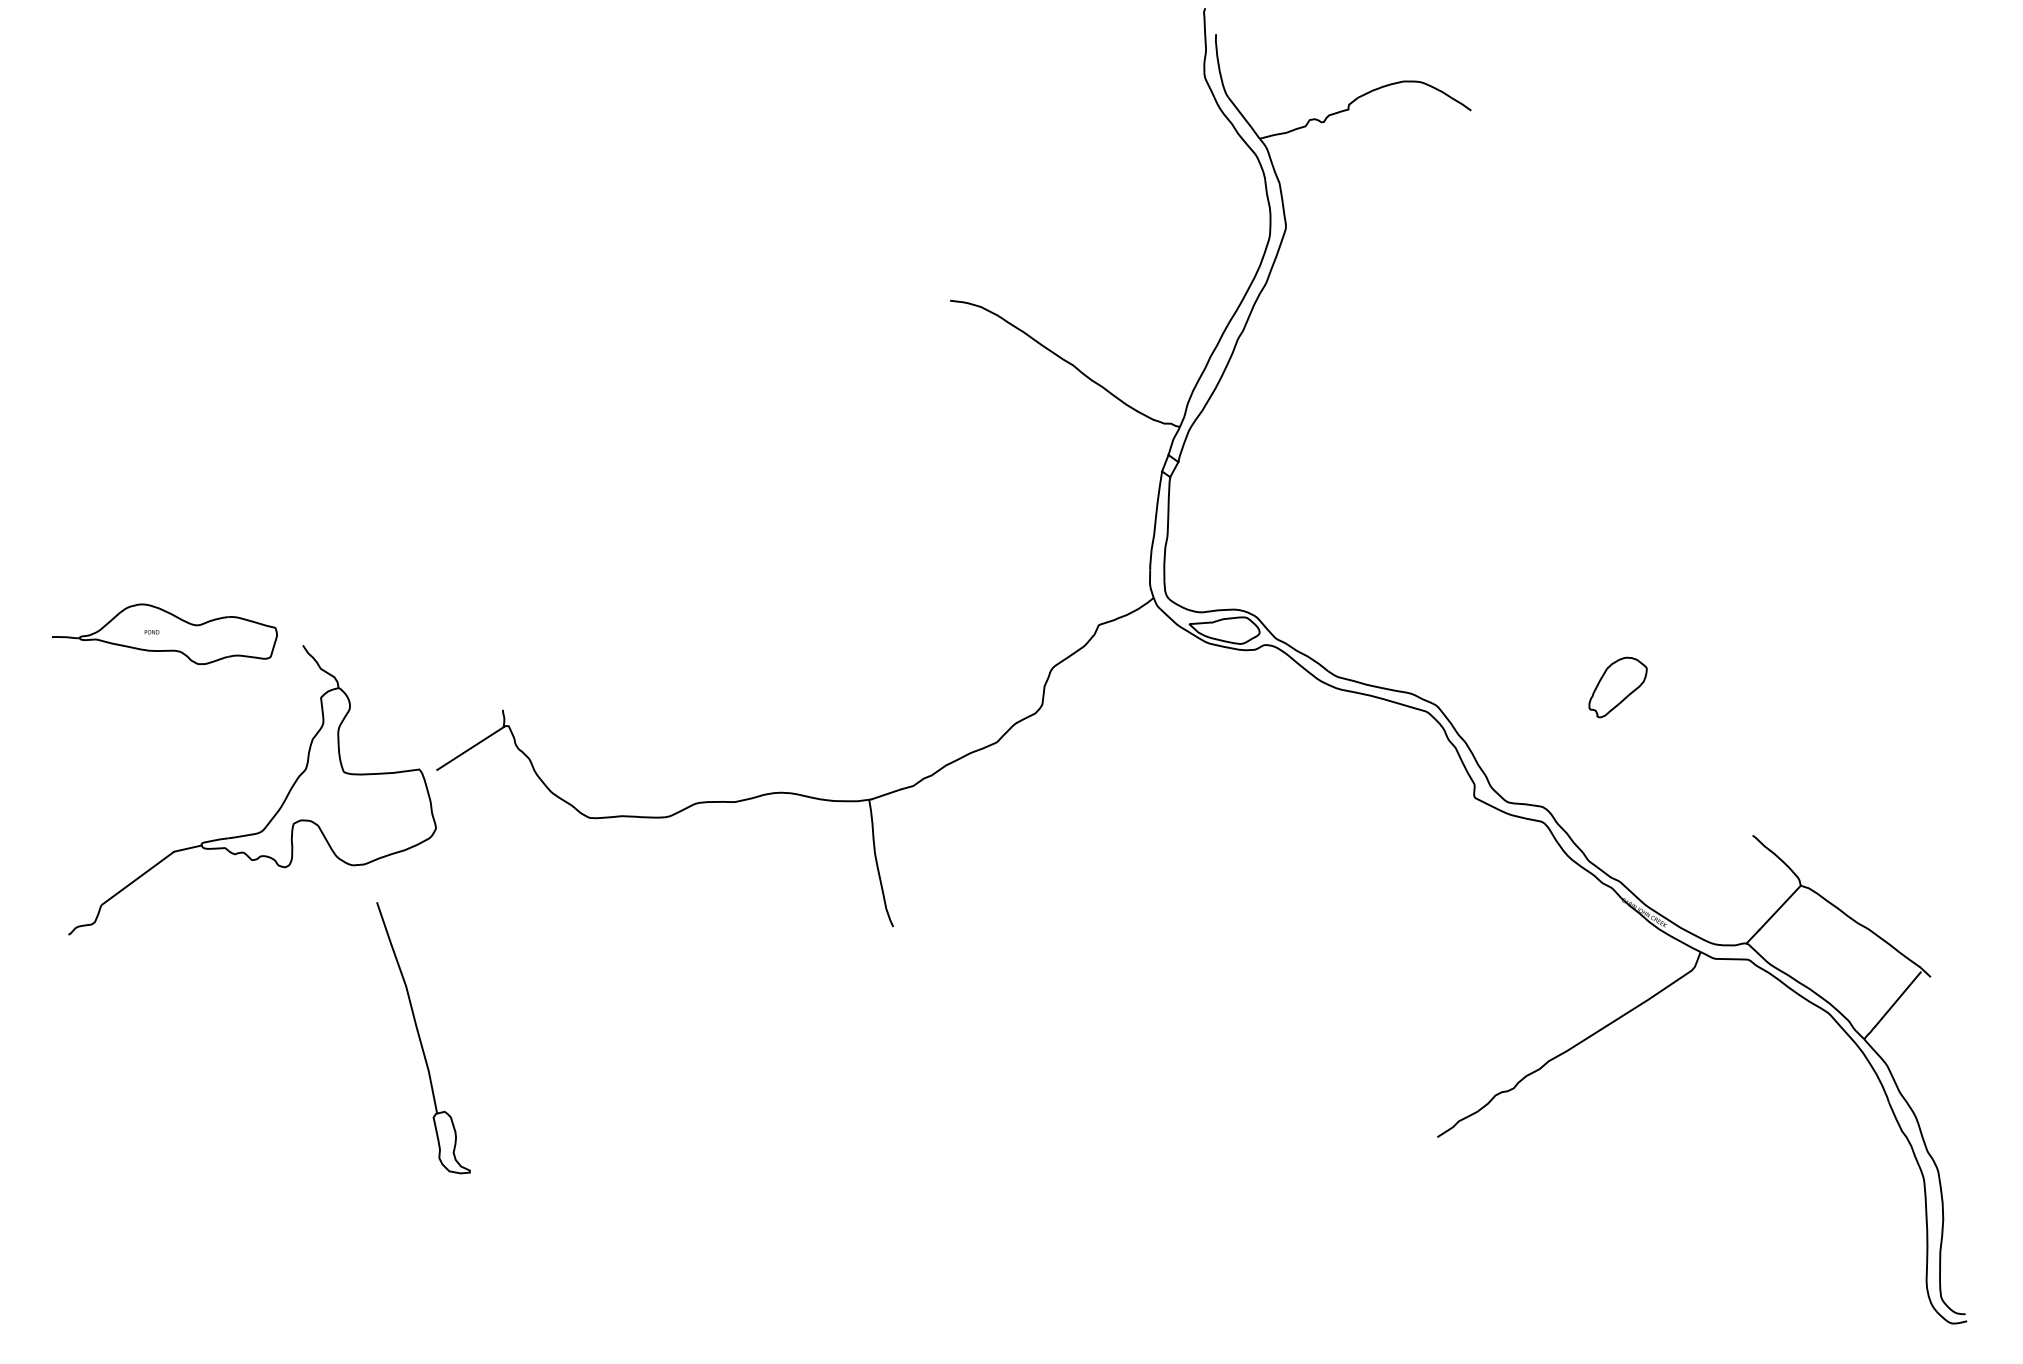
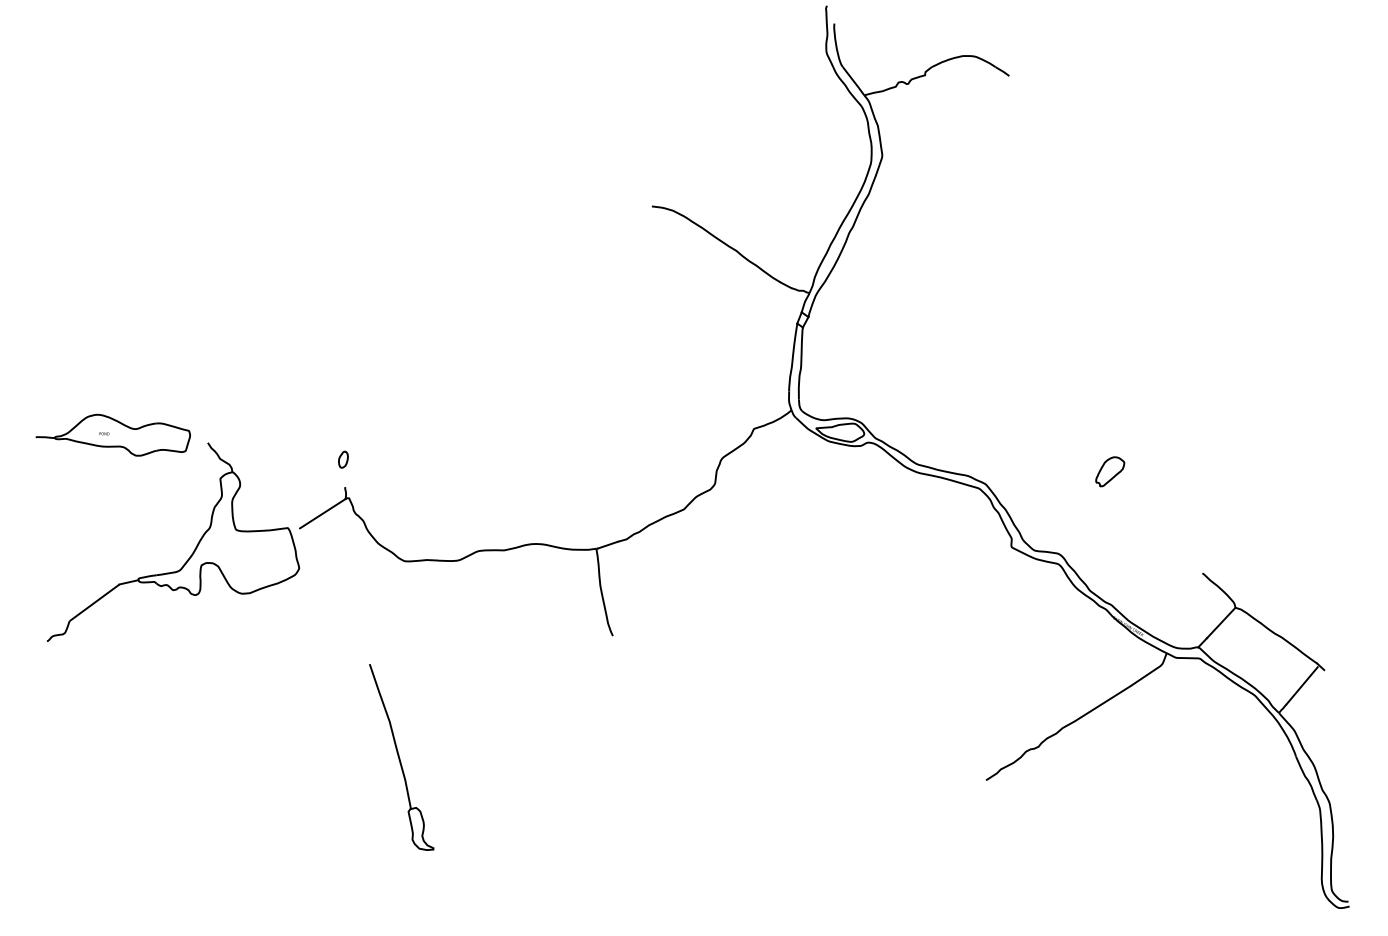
part: (500, 669) -> (343, 459), added
part: (1618, 687) -> (1110, 471), size x0.71
part: (423, 1038) -> (401, 757), moved

